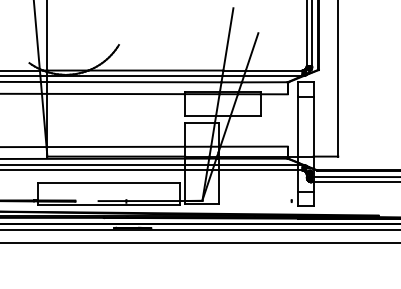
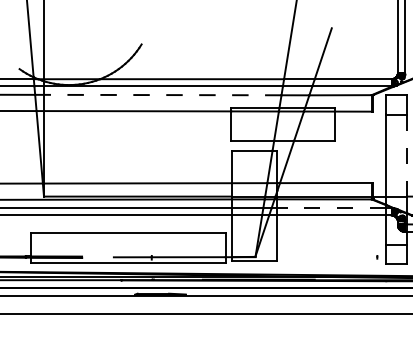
line: (133, 82) -> (161, 95), solid -> dashed
line: (313, 126) -> (407, 155), solid -> dashed
line: (258, 165) -> (331, 208), solid -> dashed

